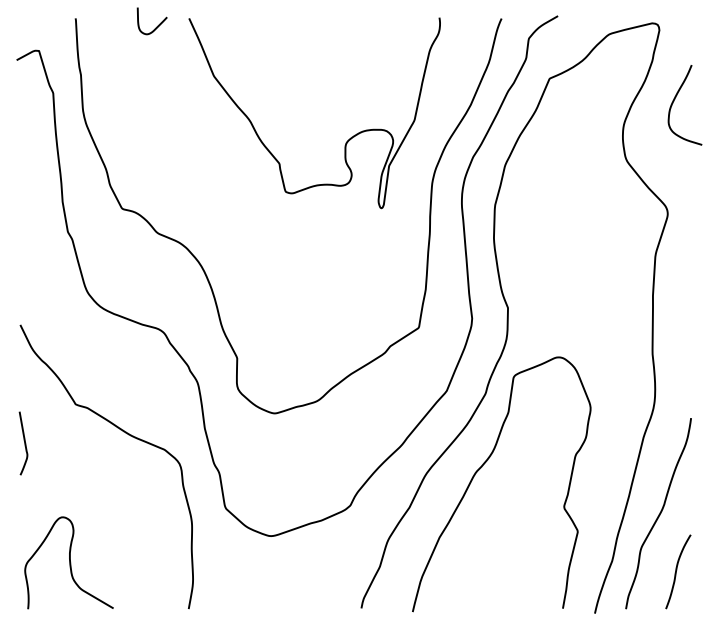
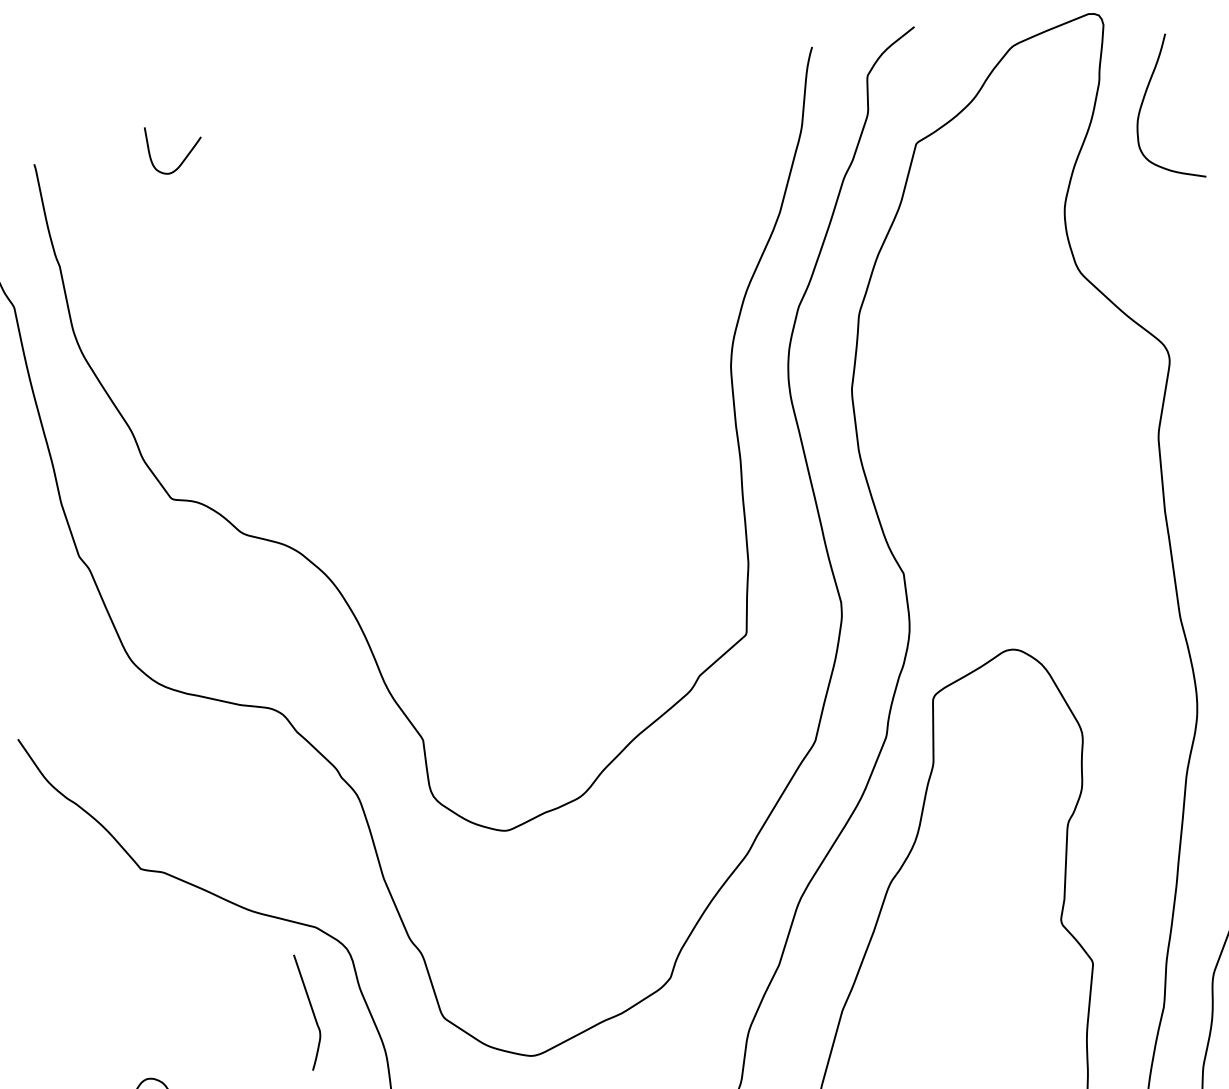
curve: (674, 101) -> (1143, 105), moved
curve: (345, 142) -> (561, 316), removed
curve: (24, 443) -> (311, 1011), moved

